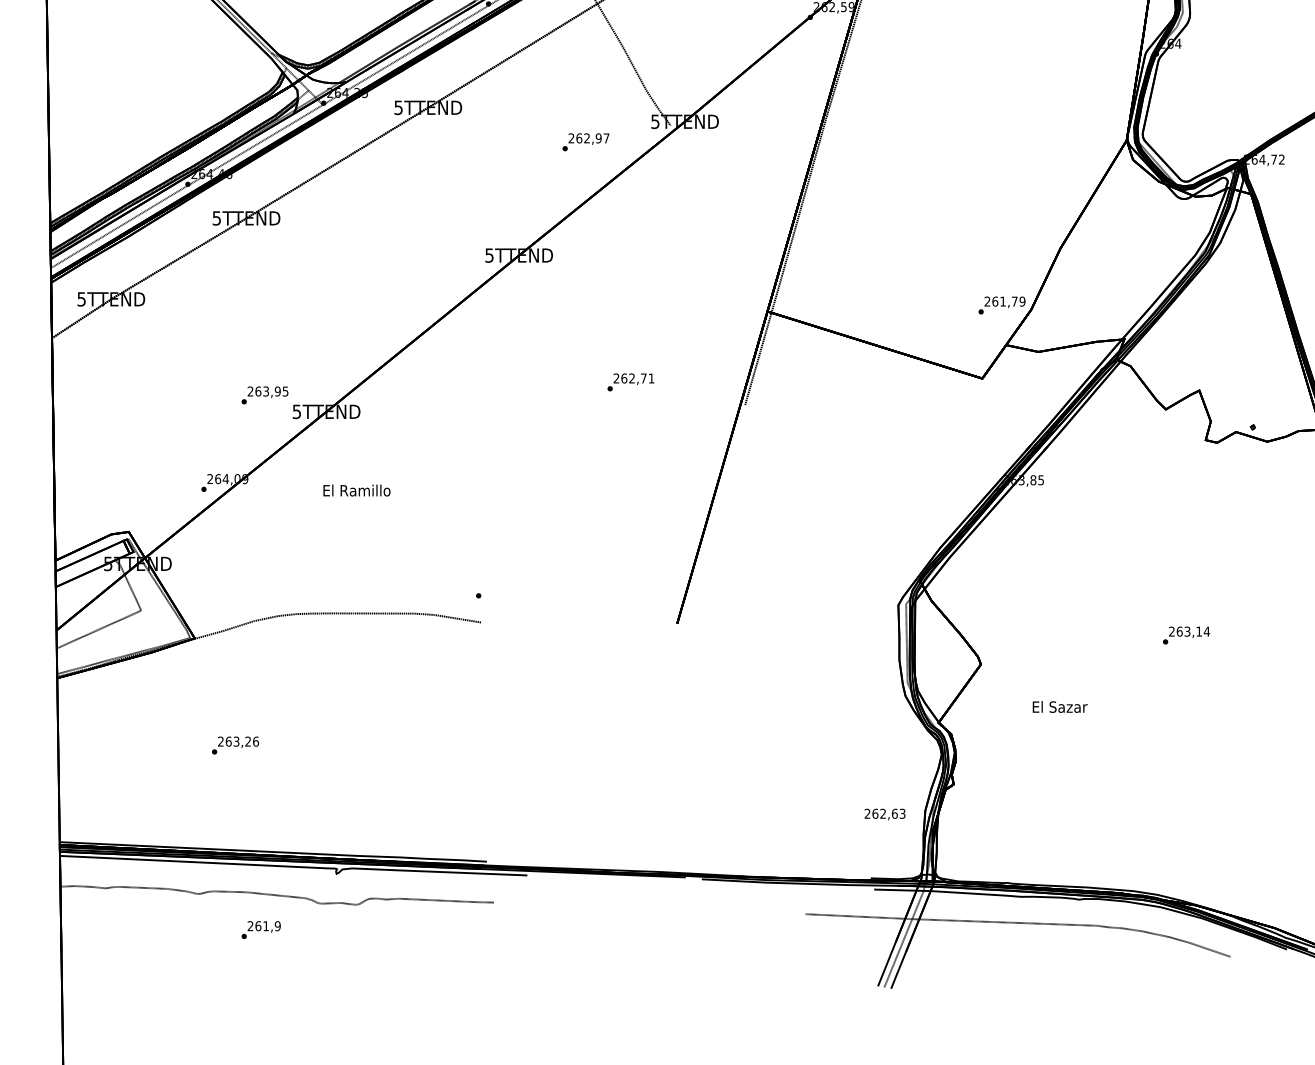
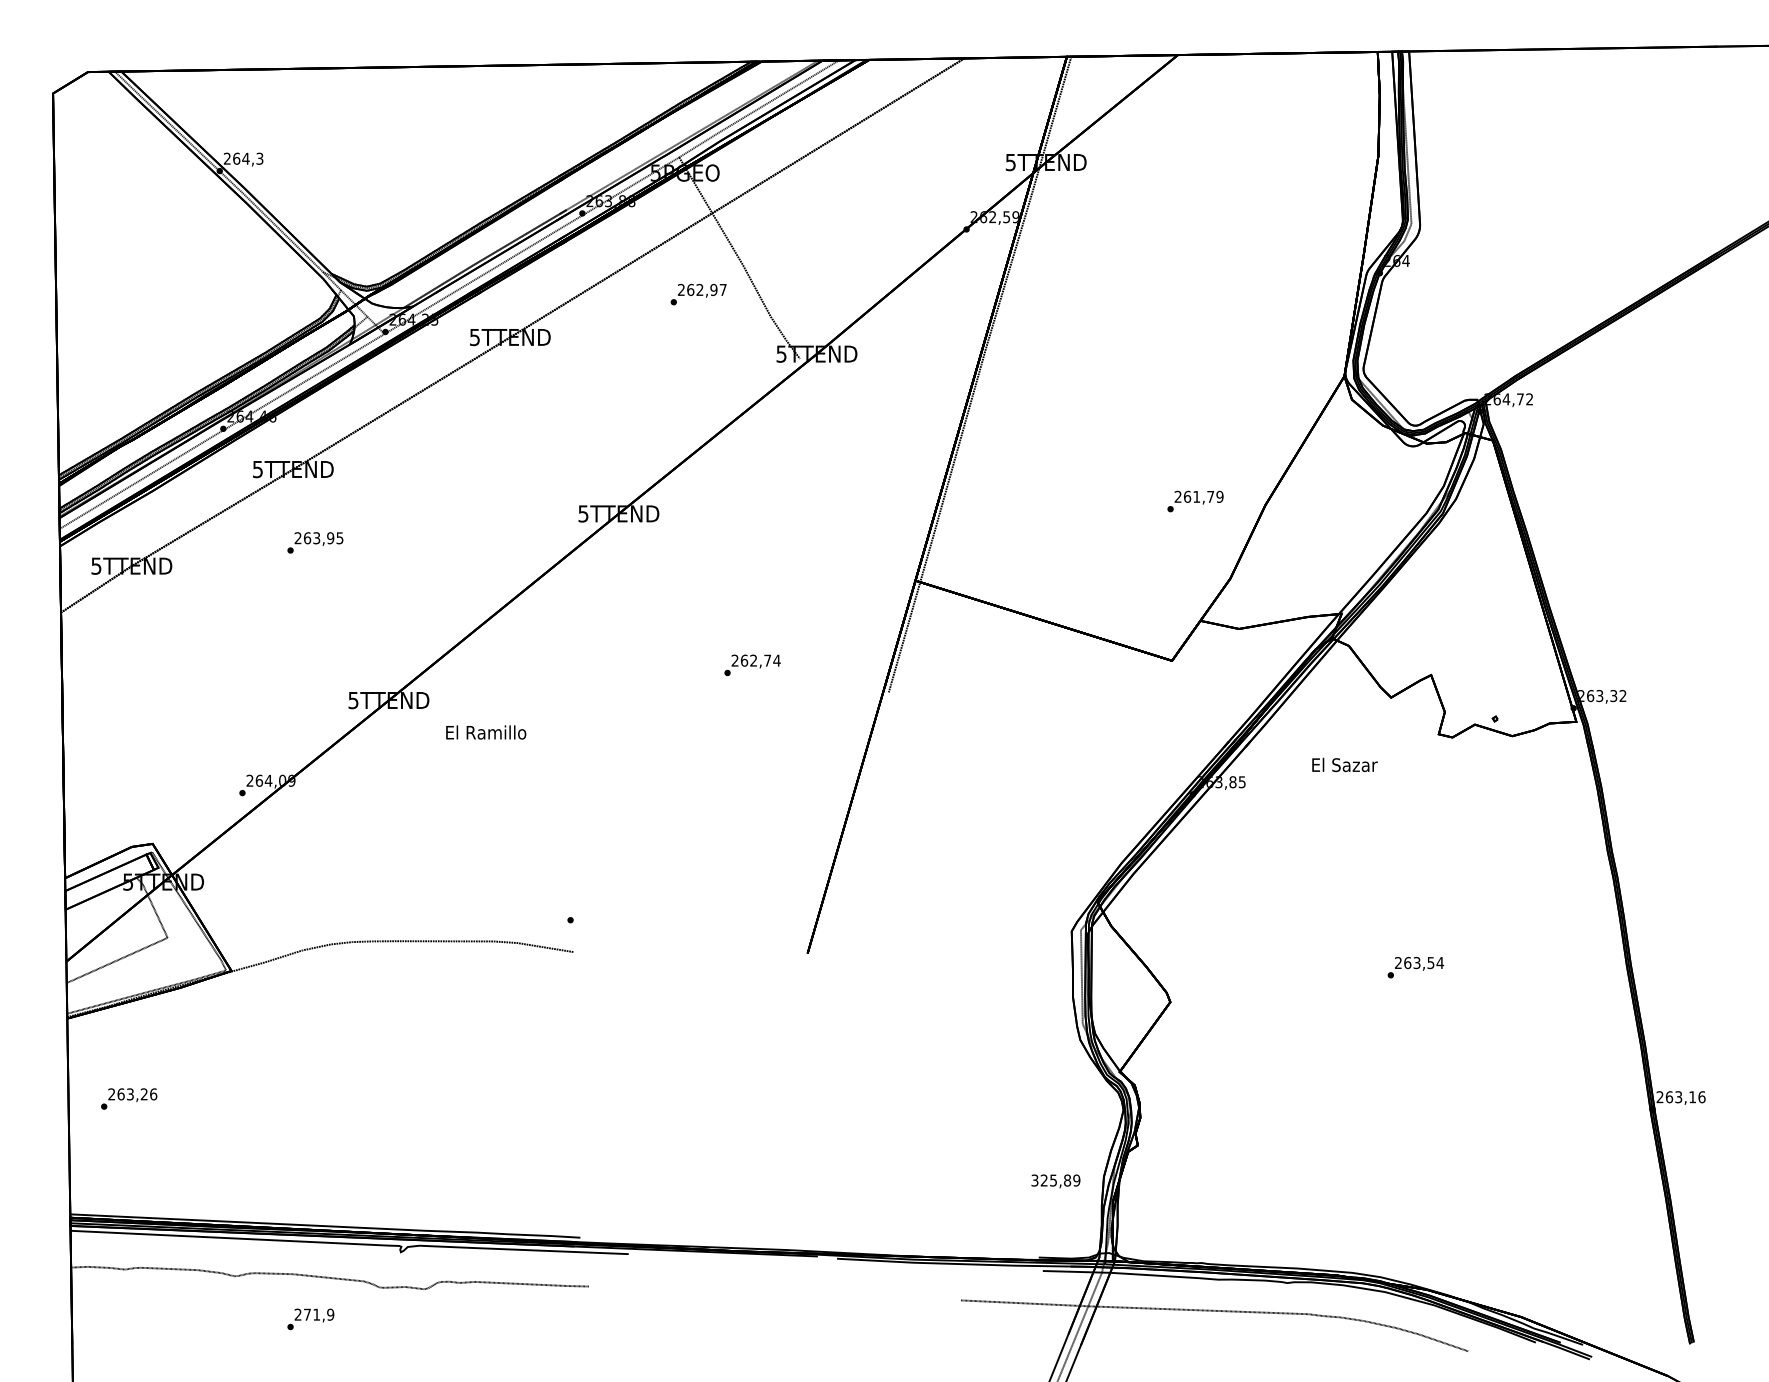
text: (585, 142) -> (698, 294), moved
text: (1002, 305) -> (1195, 501), moved
text: (651, 378) -> (776, 660), 262,71 -> 262,74
text: (265, 395) -> (315, 542), moved
text: (357, 490) -> (486, 732), moved
text: (1198, 632) -> (1430, 963), 263,14 -> 263,54
text: (1059, 706) -> (1344, 764), moved
text: (235, 745) -> (129, 1098), moved
text: (884, 813) -> (1055, 1180), 262,63 -> 325,89
text: (258, 926) -> (307, 1314), 261,9 -> 271,9

